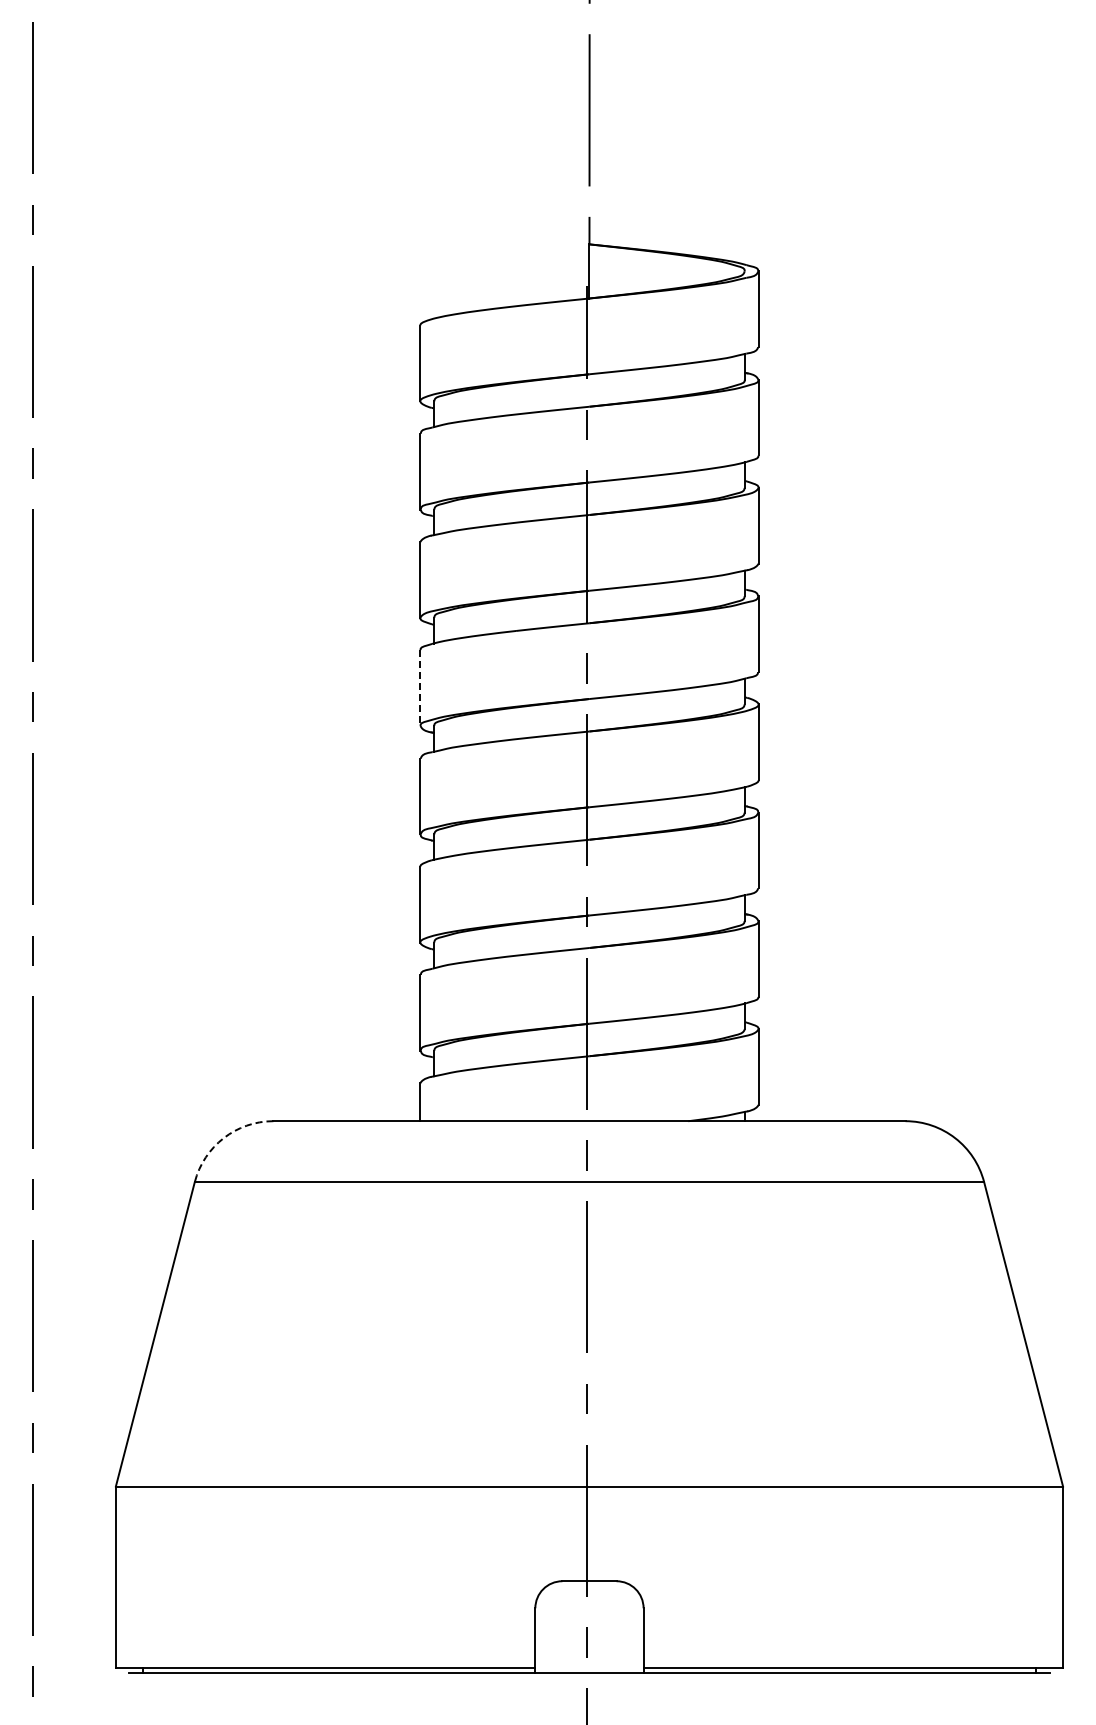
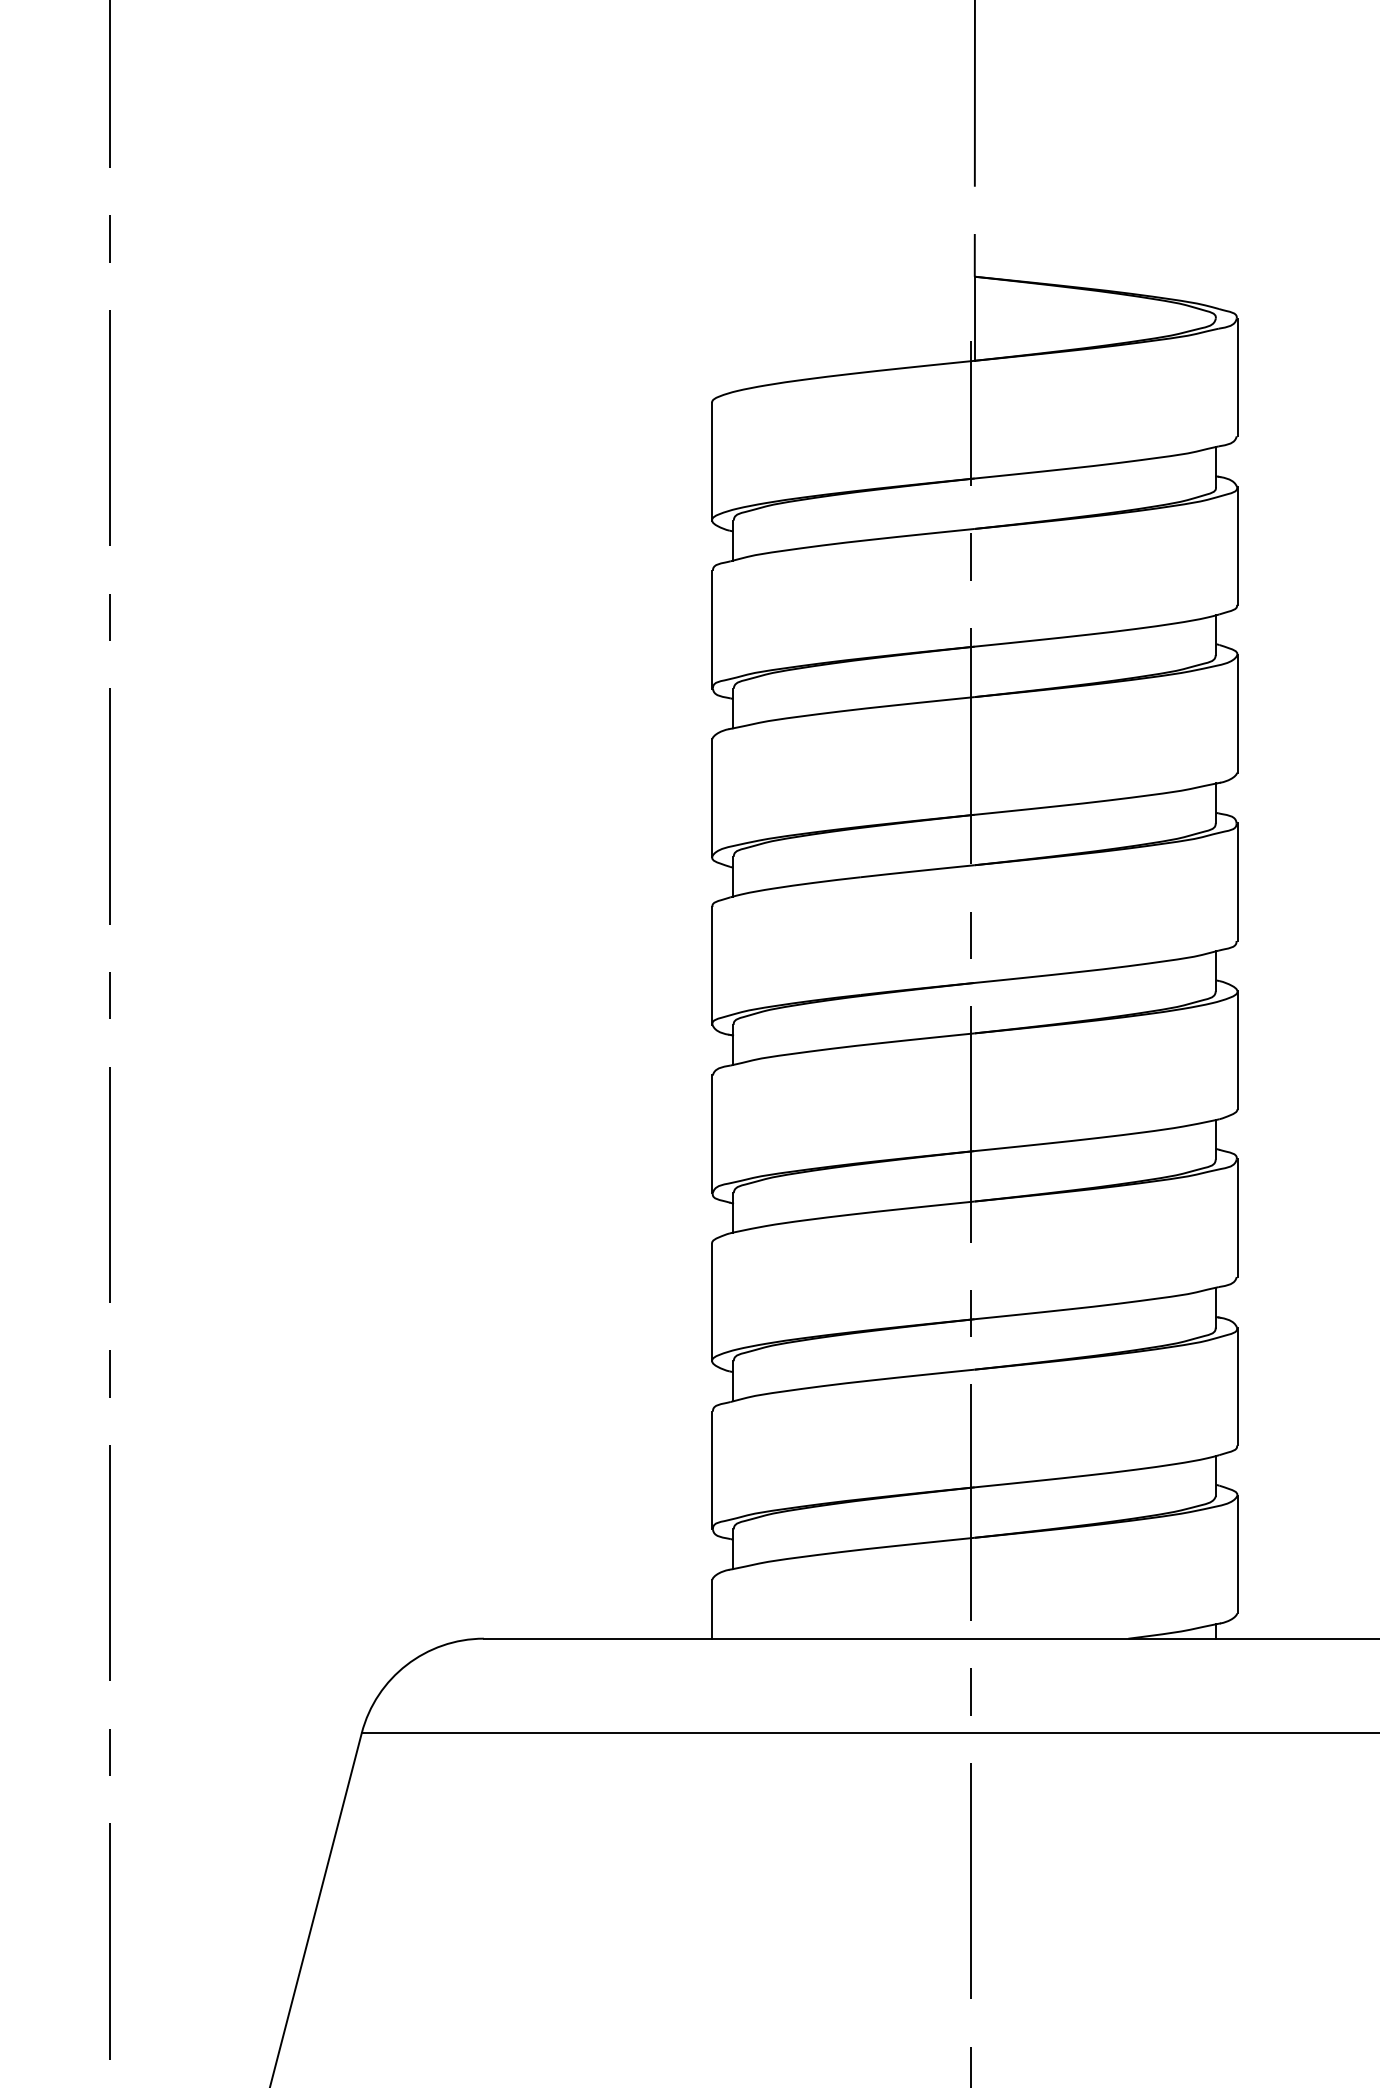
line: (420, 688) -> (712, 966), dashed -> solid
arc: (223, 1138) -> (406, 1665), dashed -> solid

